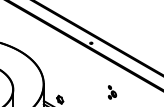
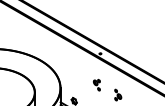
part: (86, 81) -> (96, 85), added

